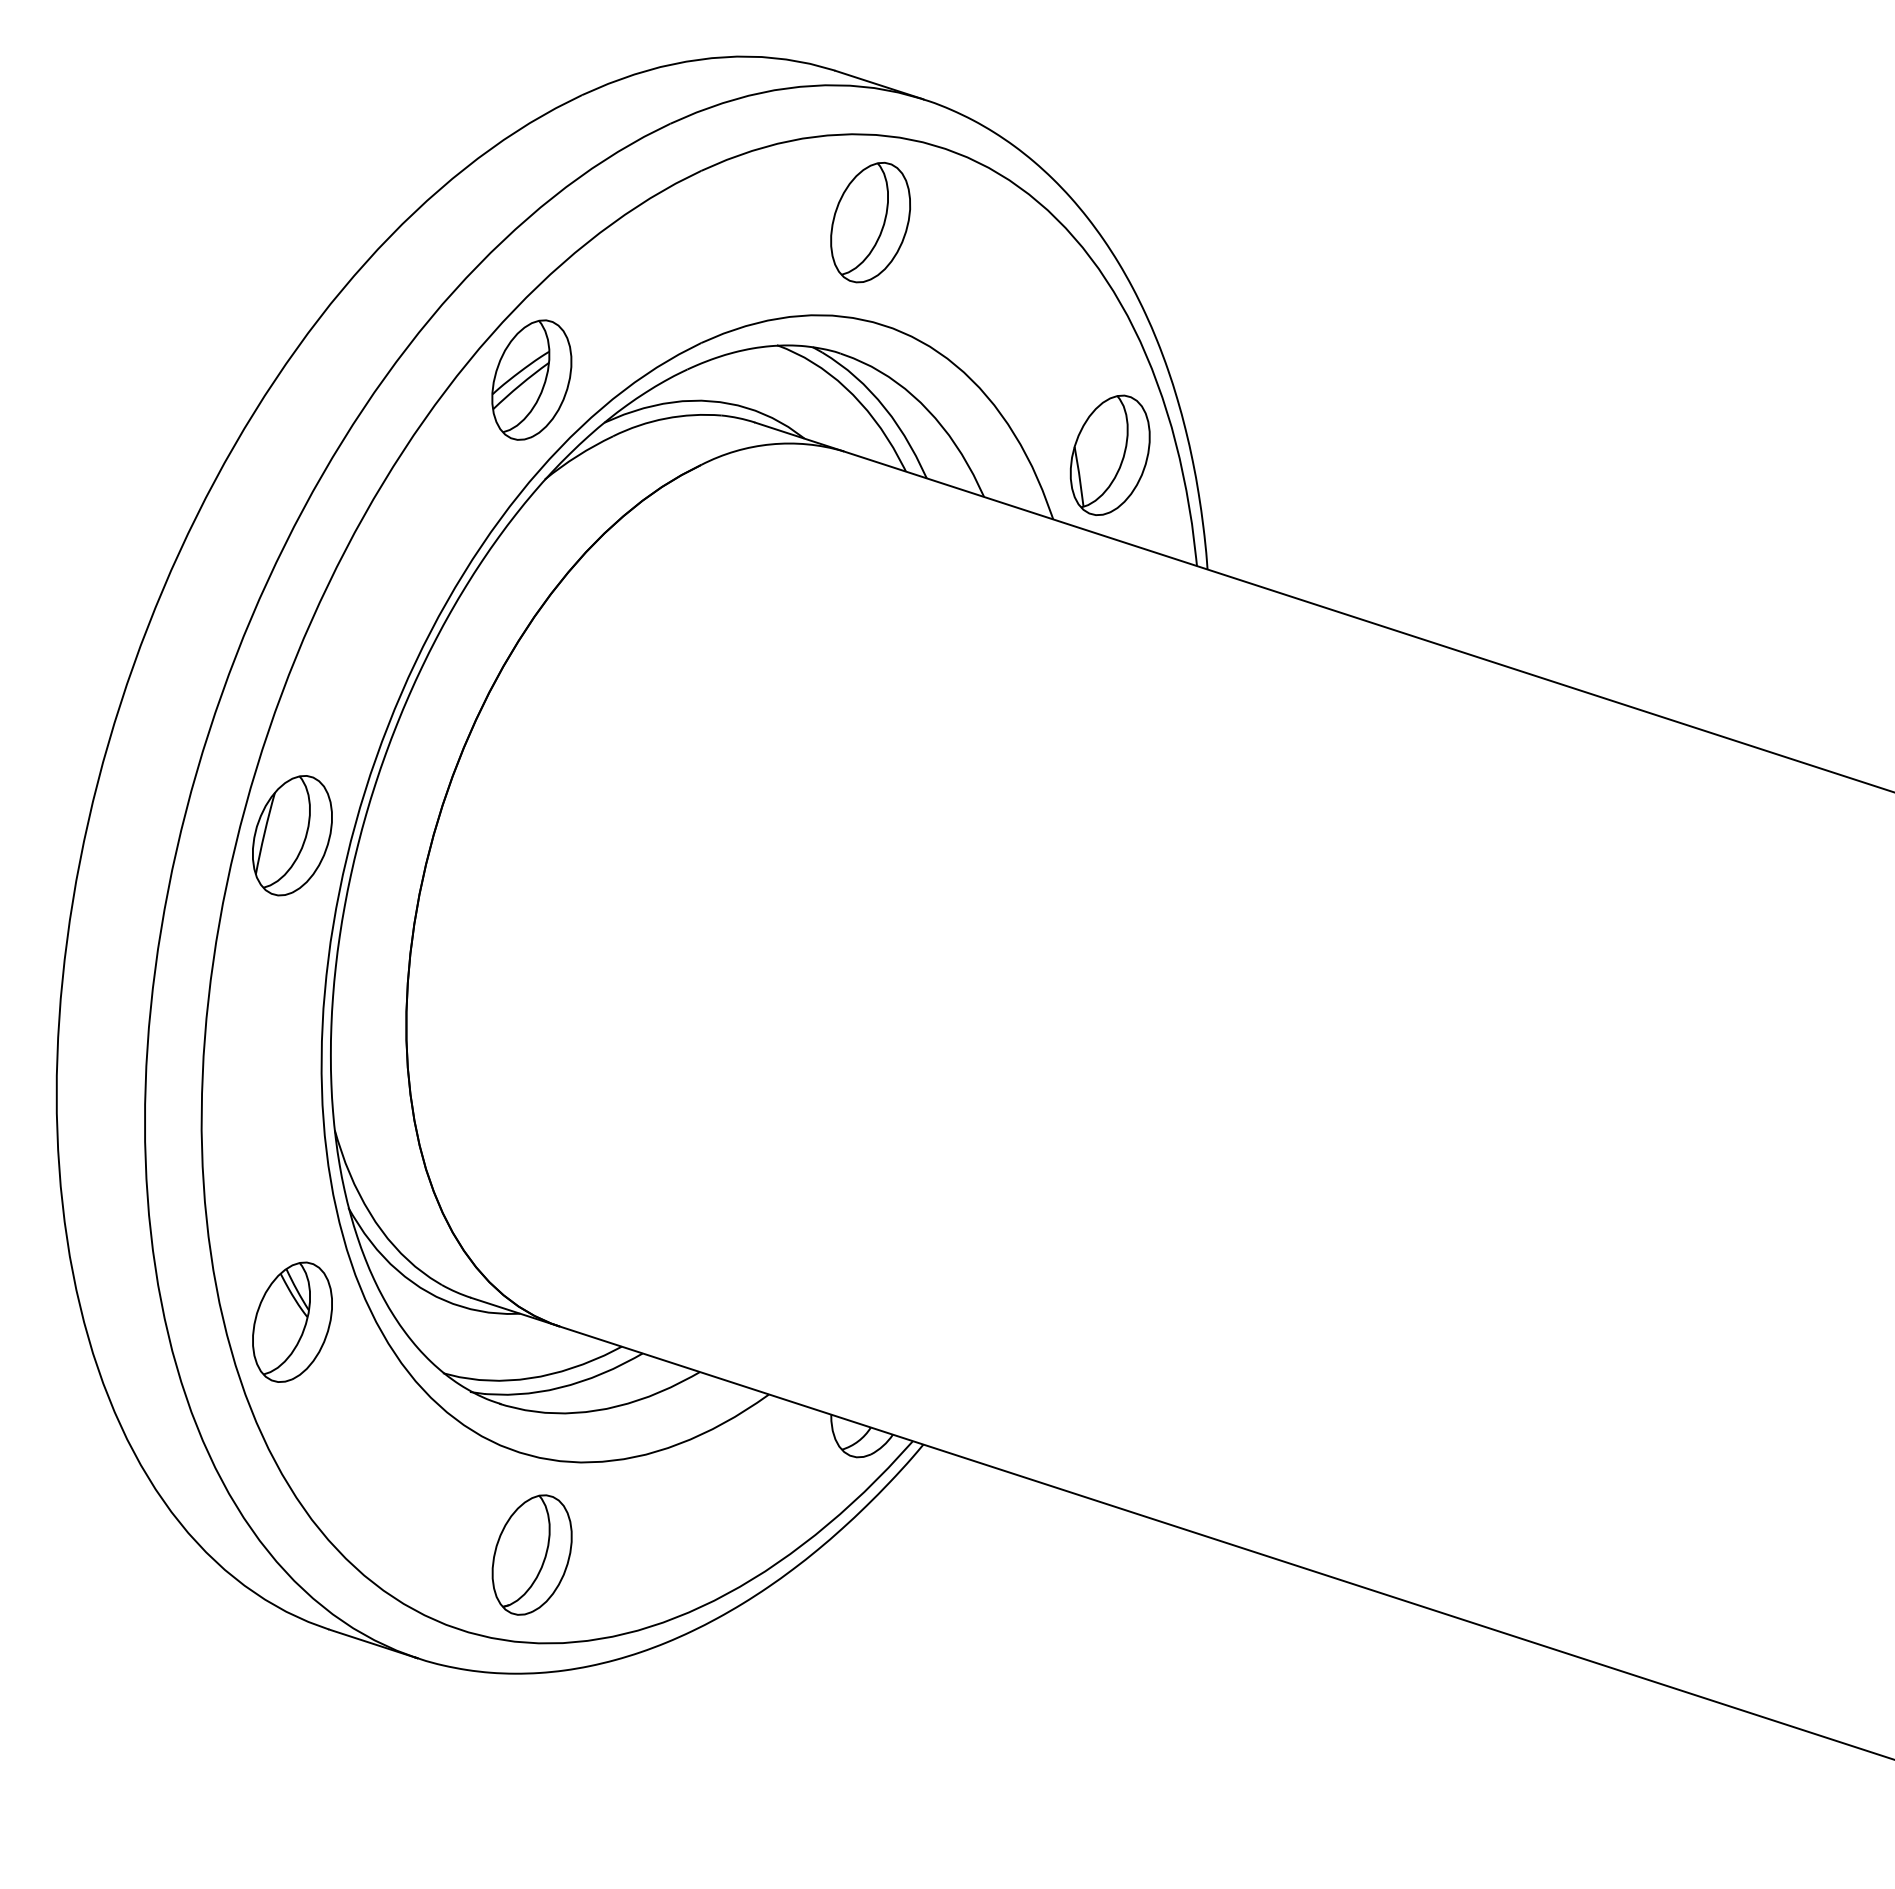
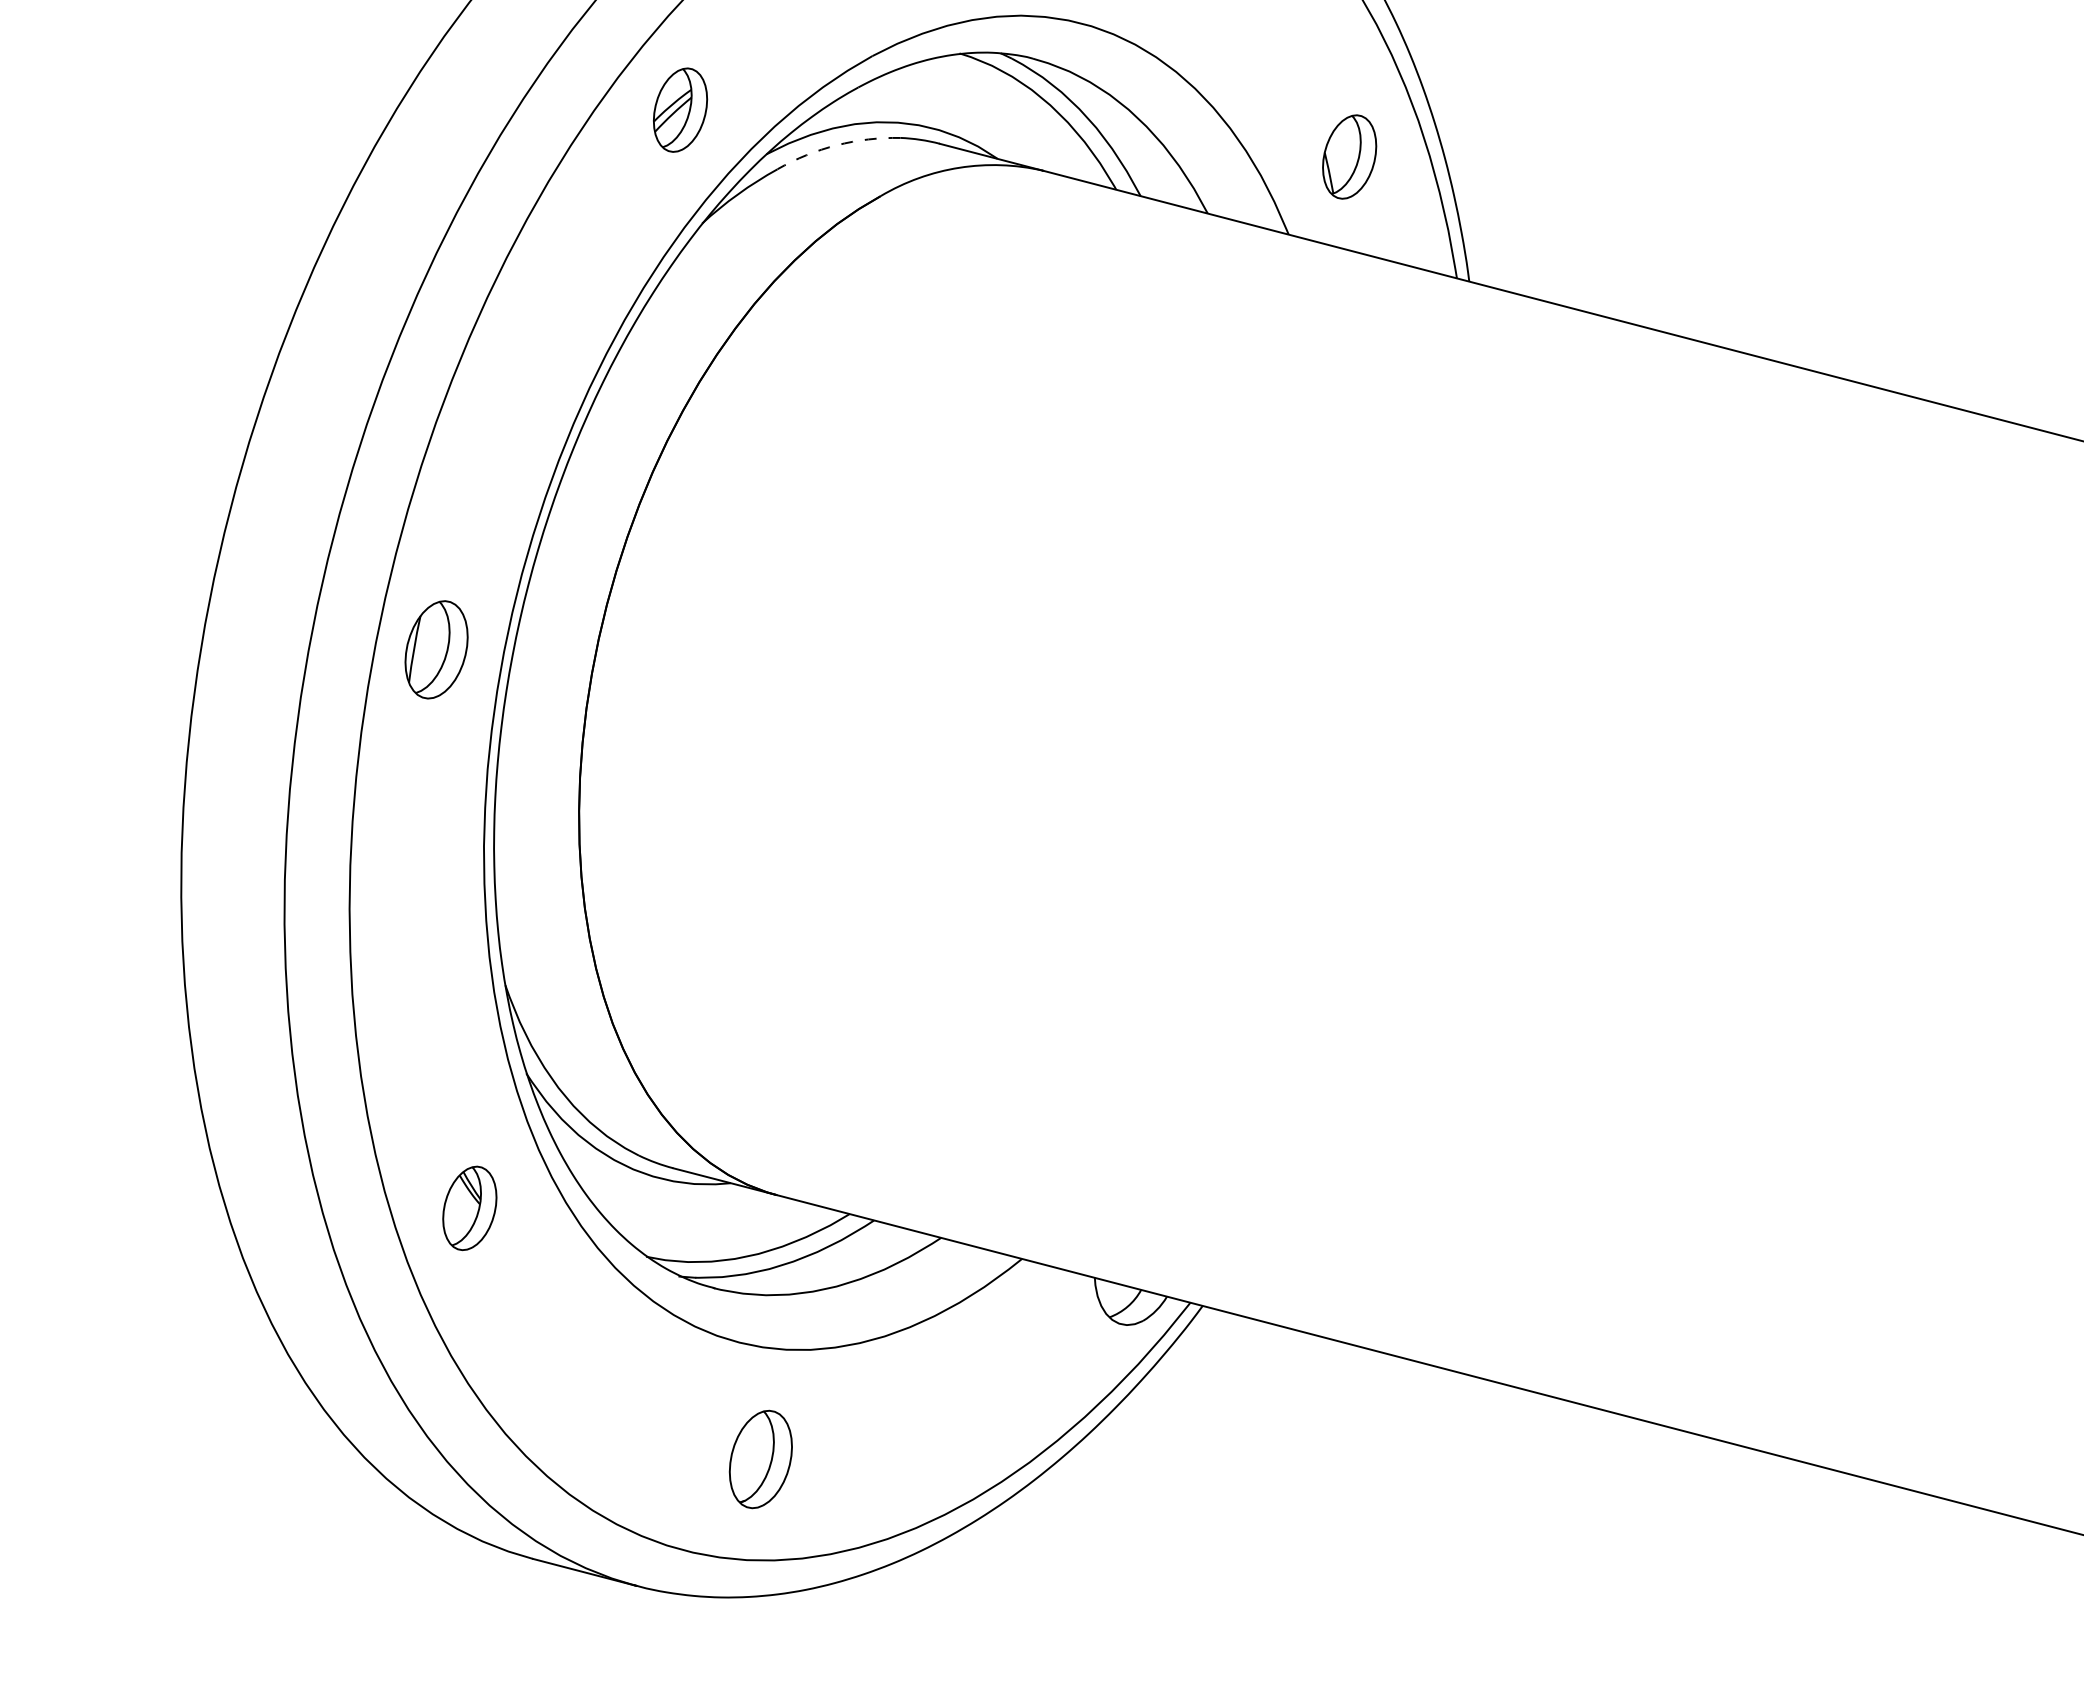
part: (531, 379) -> (679, 109), size x0.6
arc: (665, 418) -> (836, 145), solid -> dashed
part: (1109, 454) -> (1348, 156), size x0.6
part: (292, 835) -> (436, 649), size x0.7
part: (292, 1321) -> (469, 1207), size x0.6
part: (531, 1554) -> (760, 1458), size x0.7

